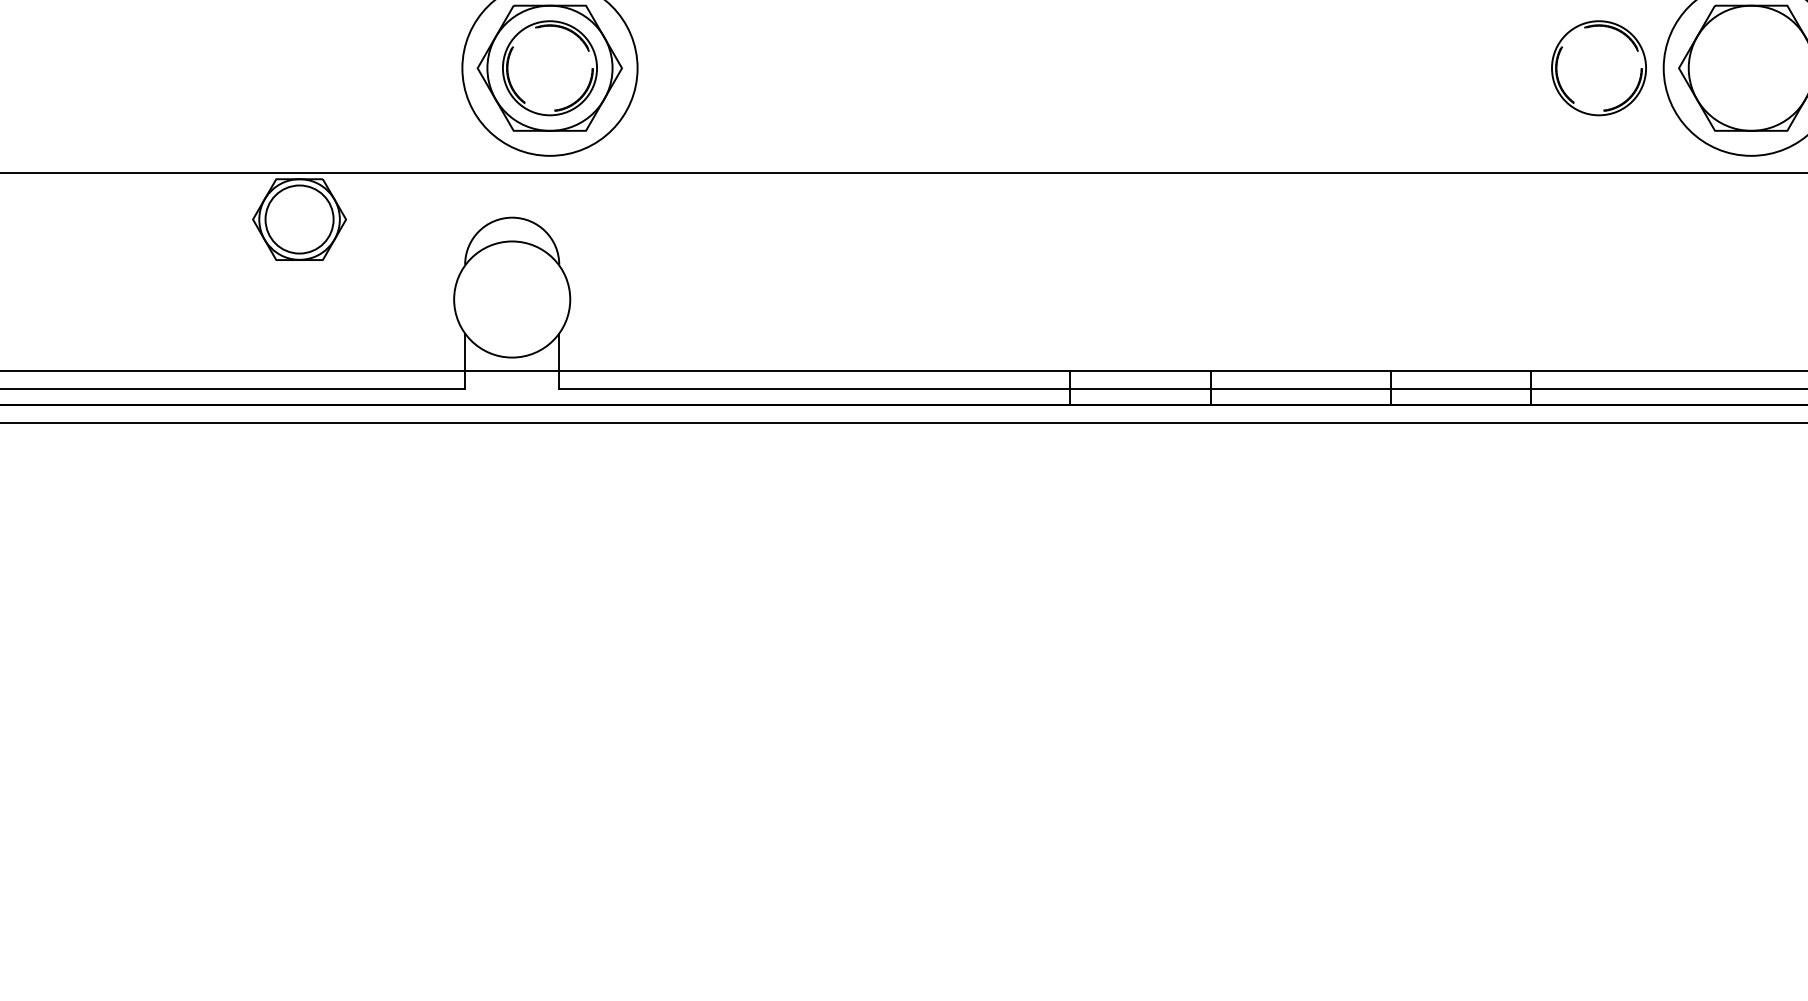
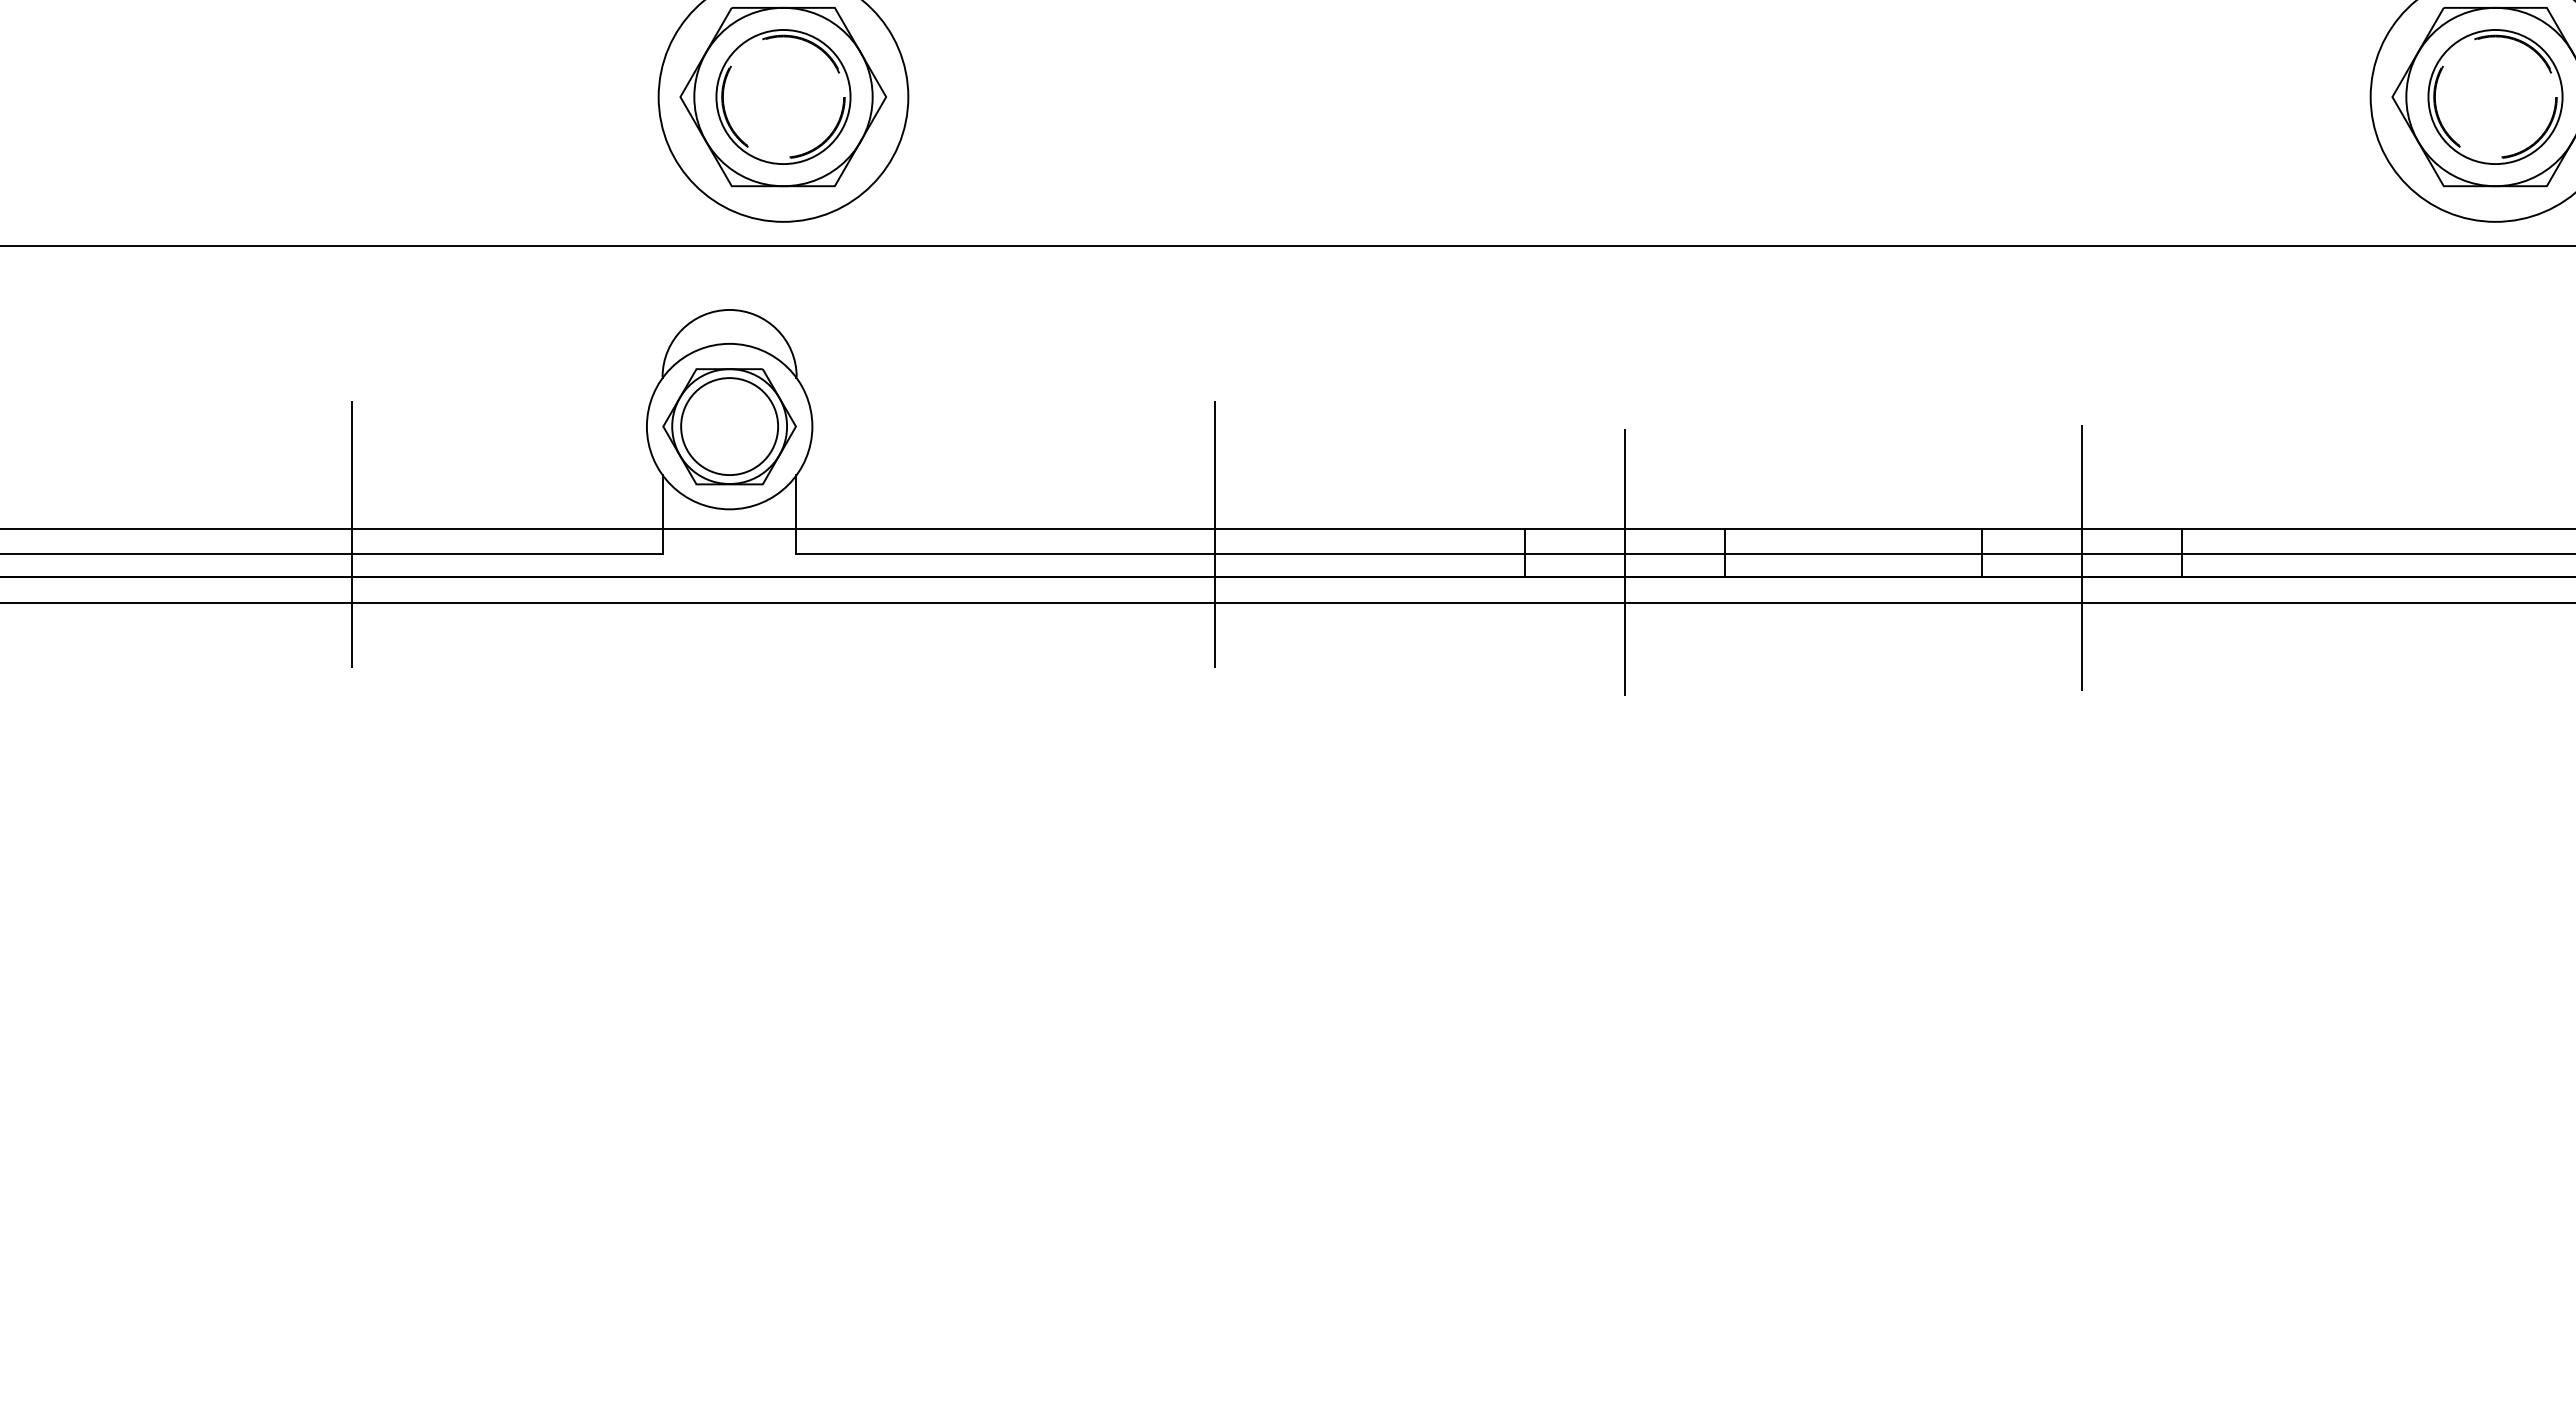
part: (1599, 67) -> (2495, 96), moved
part: (299, 219) -> (729, 426), moved
line: (246, 375) -> (351, 534), added
line: (853, 375) -> (1215, 534), added
line: (1460, 391) -> (2081, 557), added
line: (1140, 394) -> (1625, 562), added

